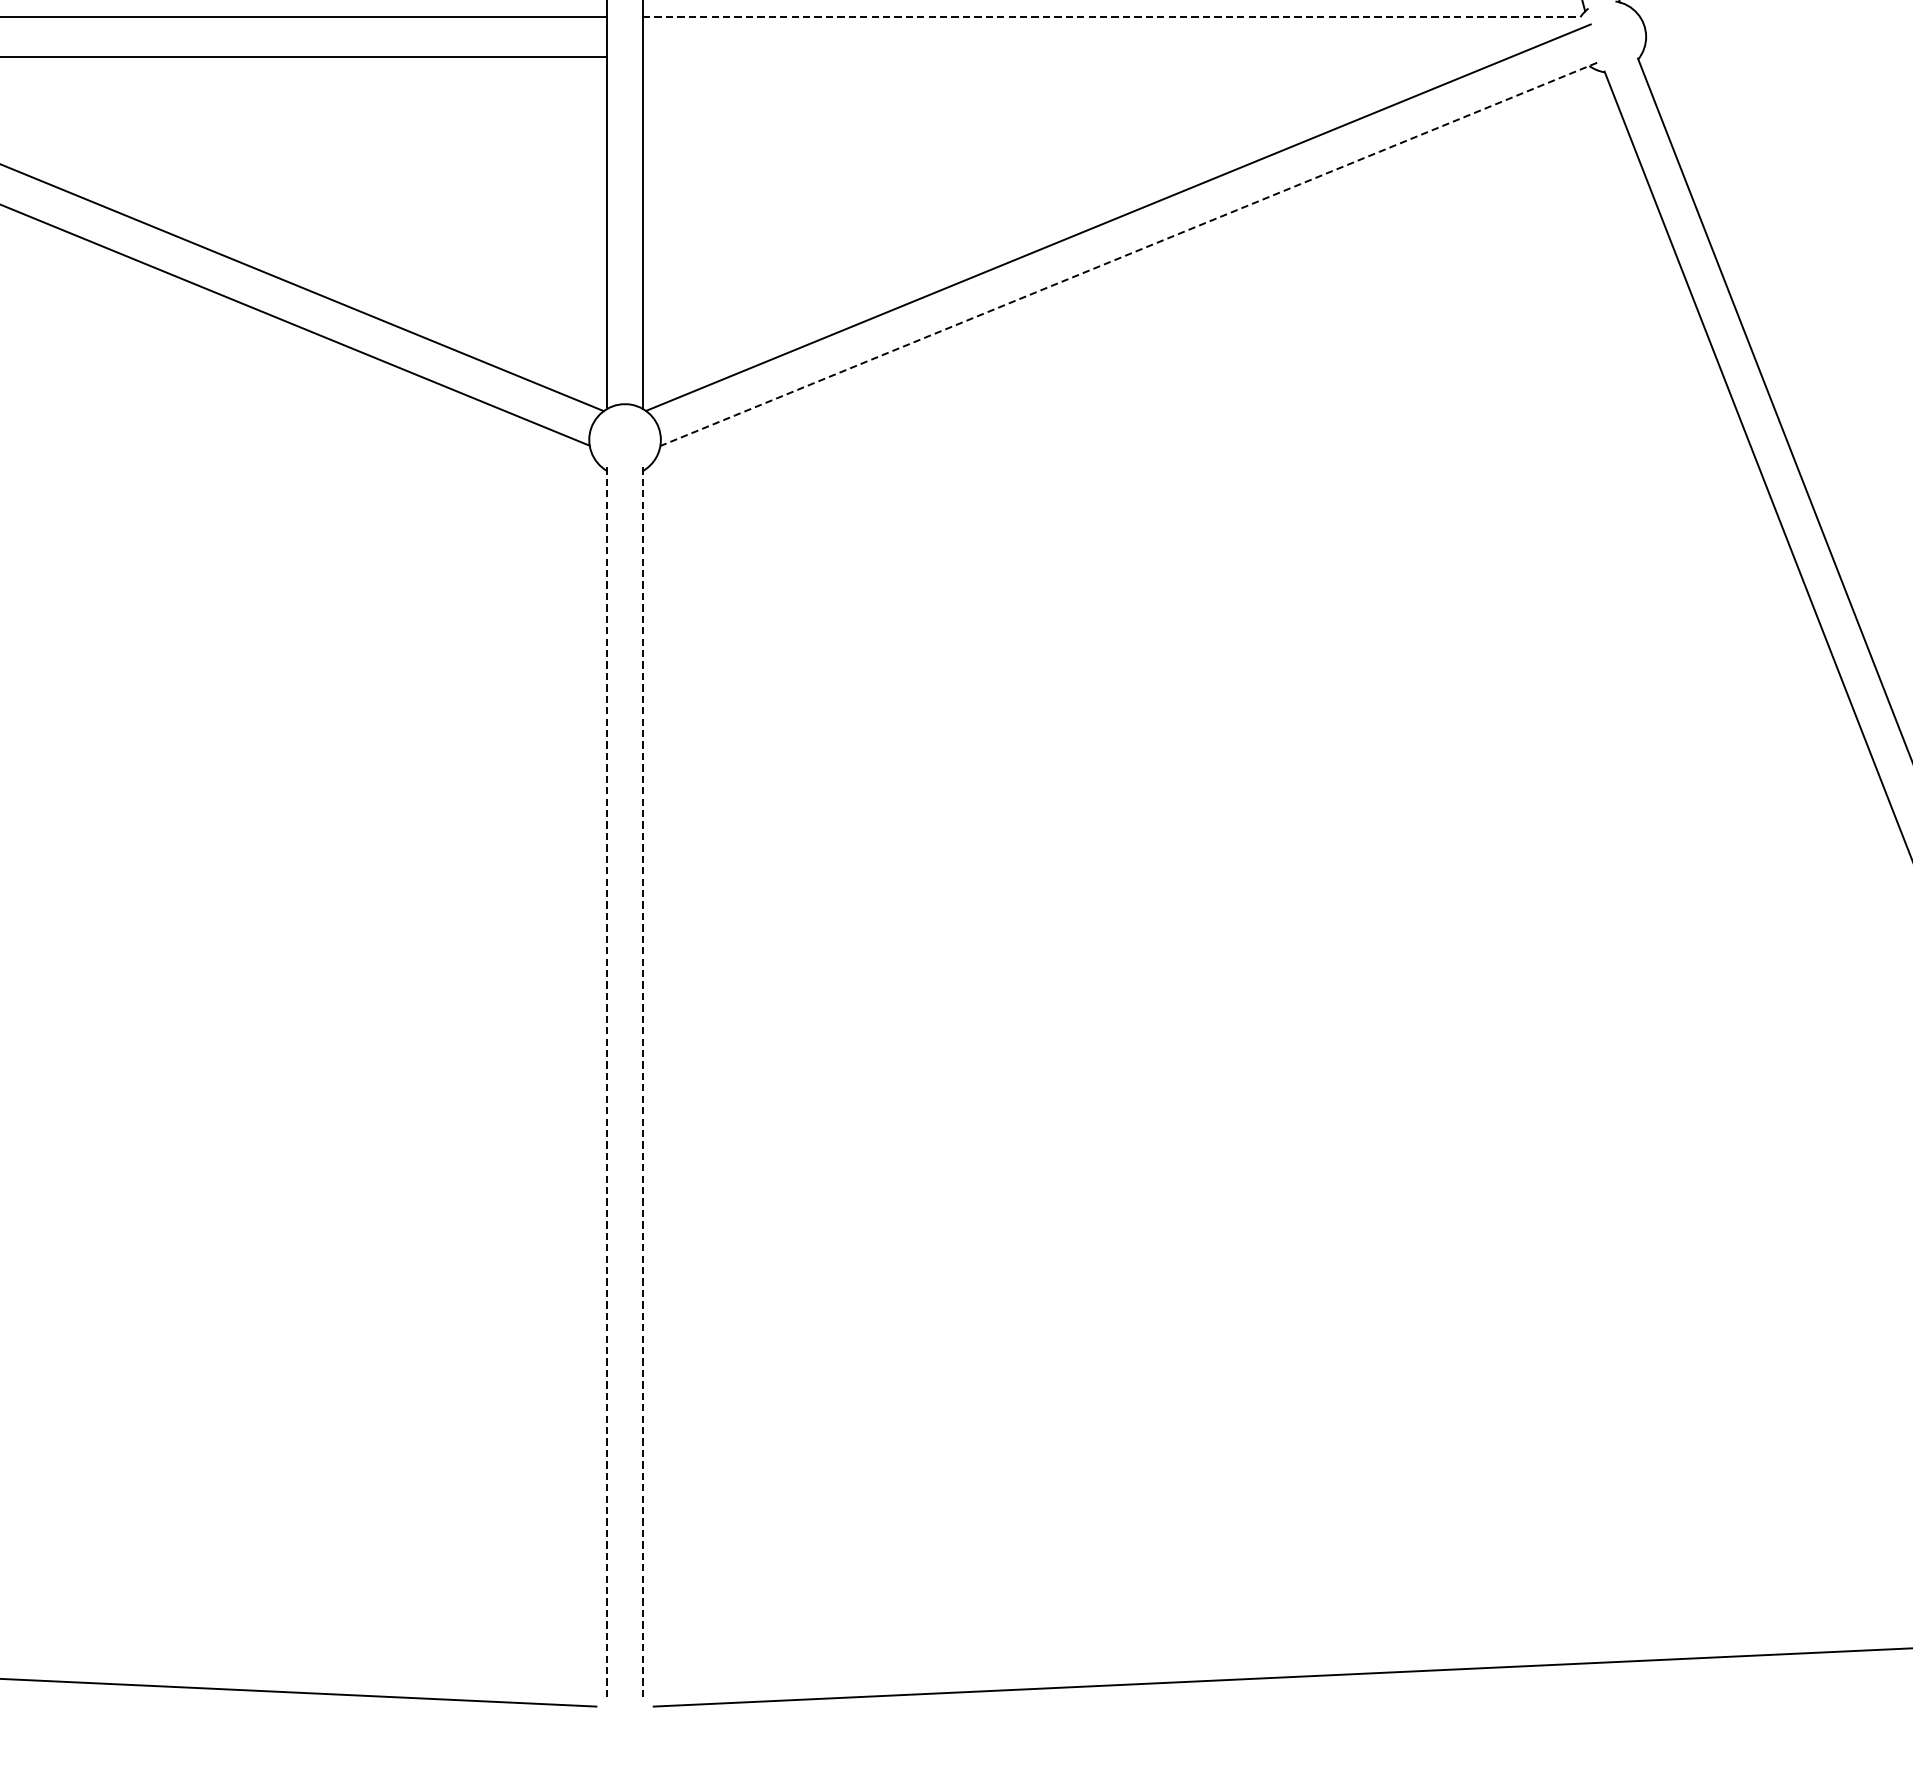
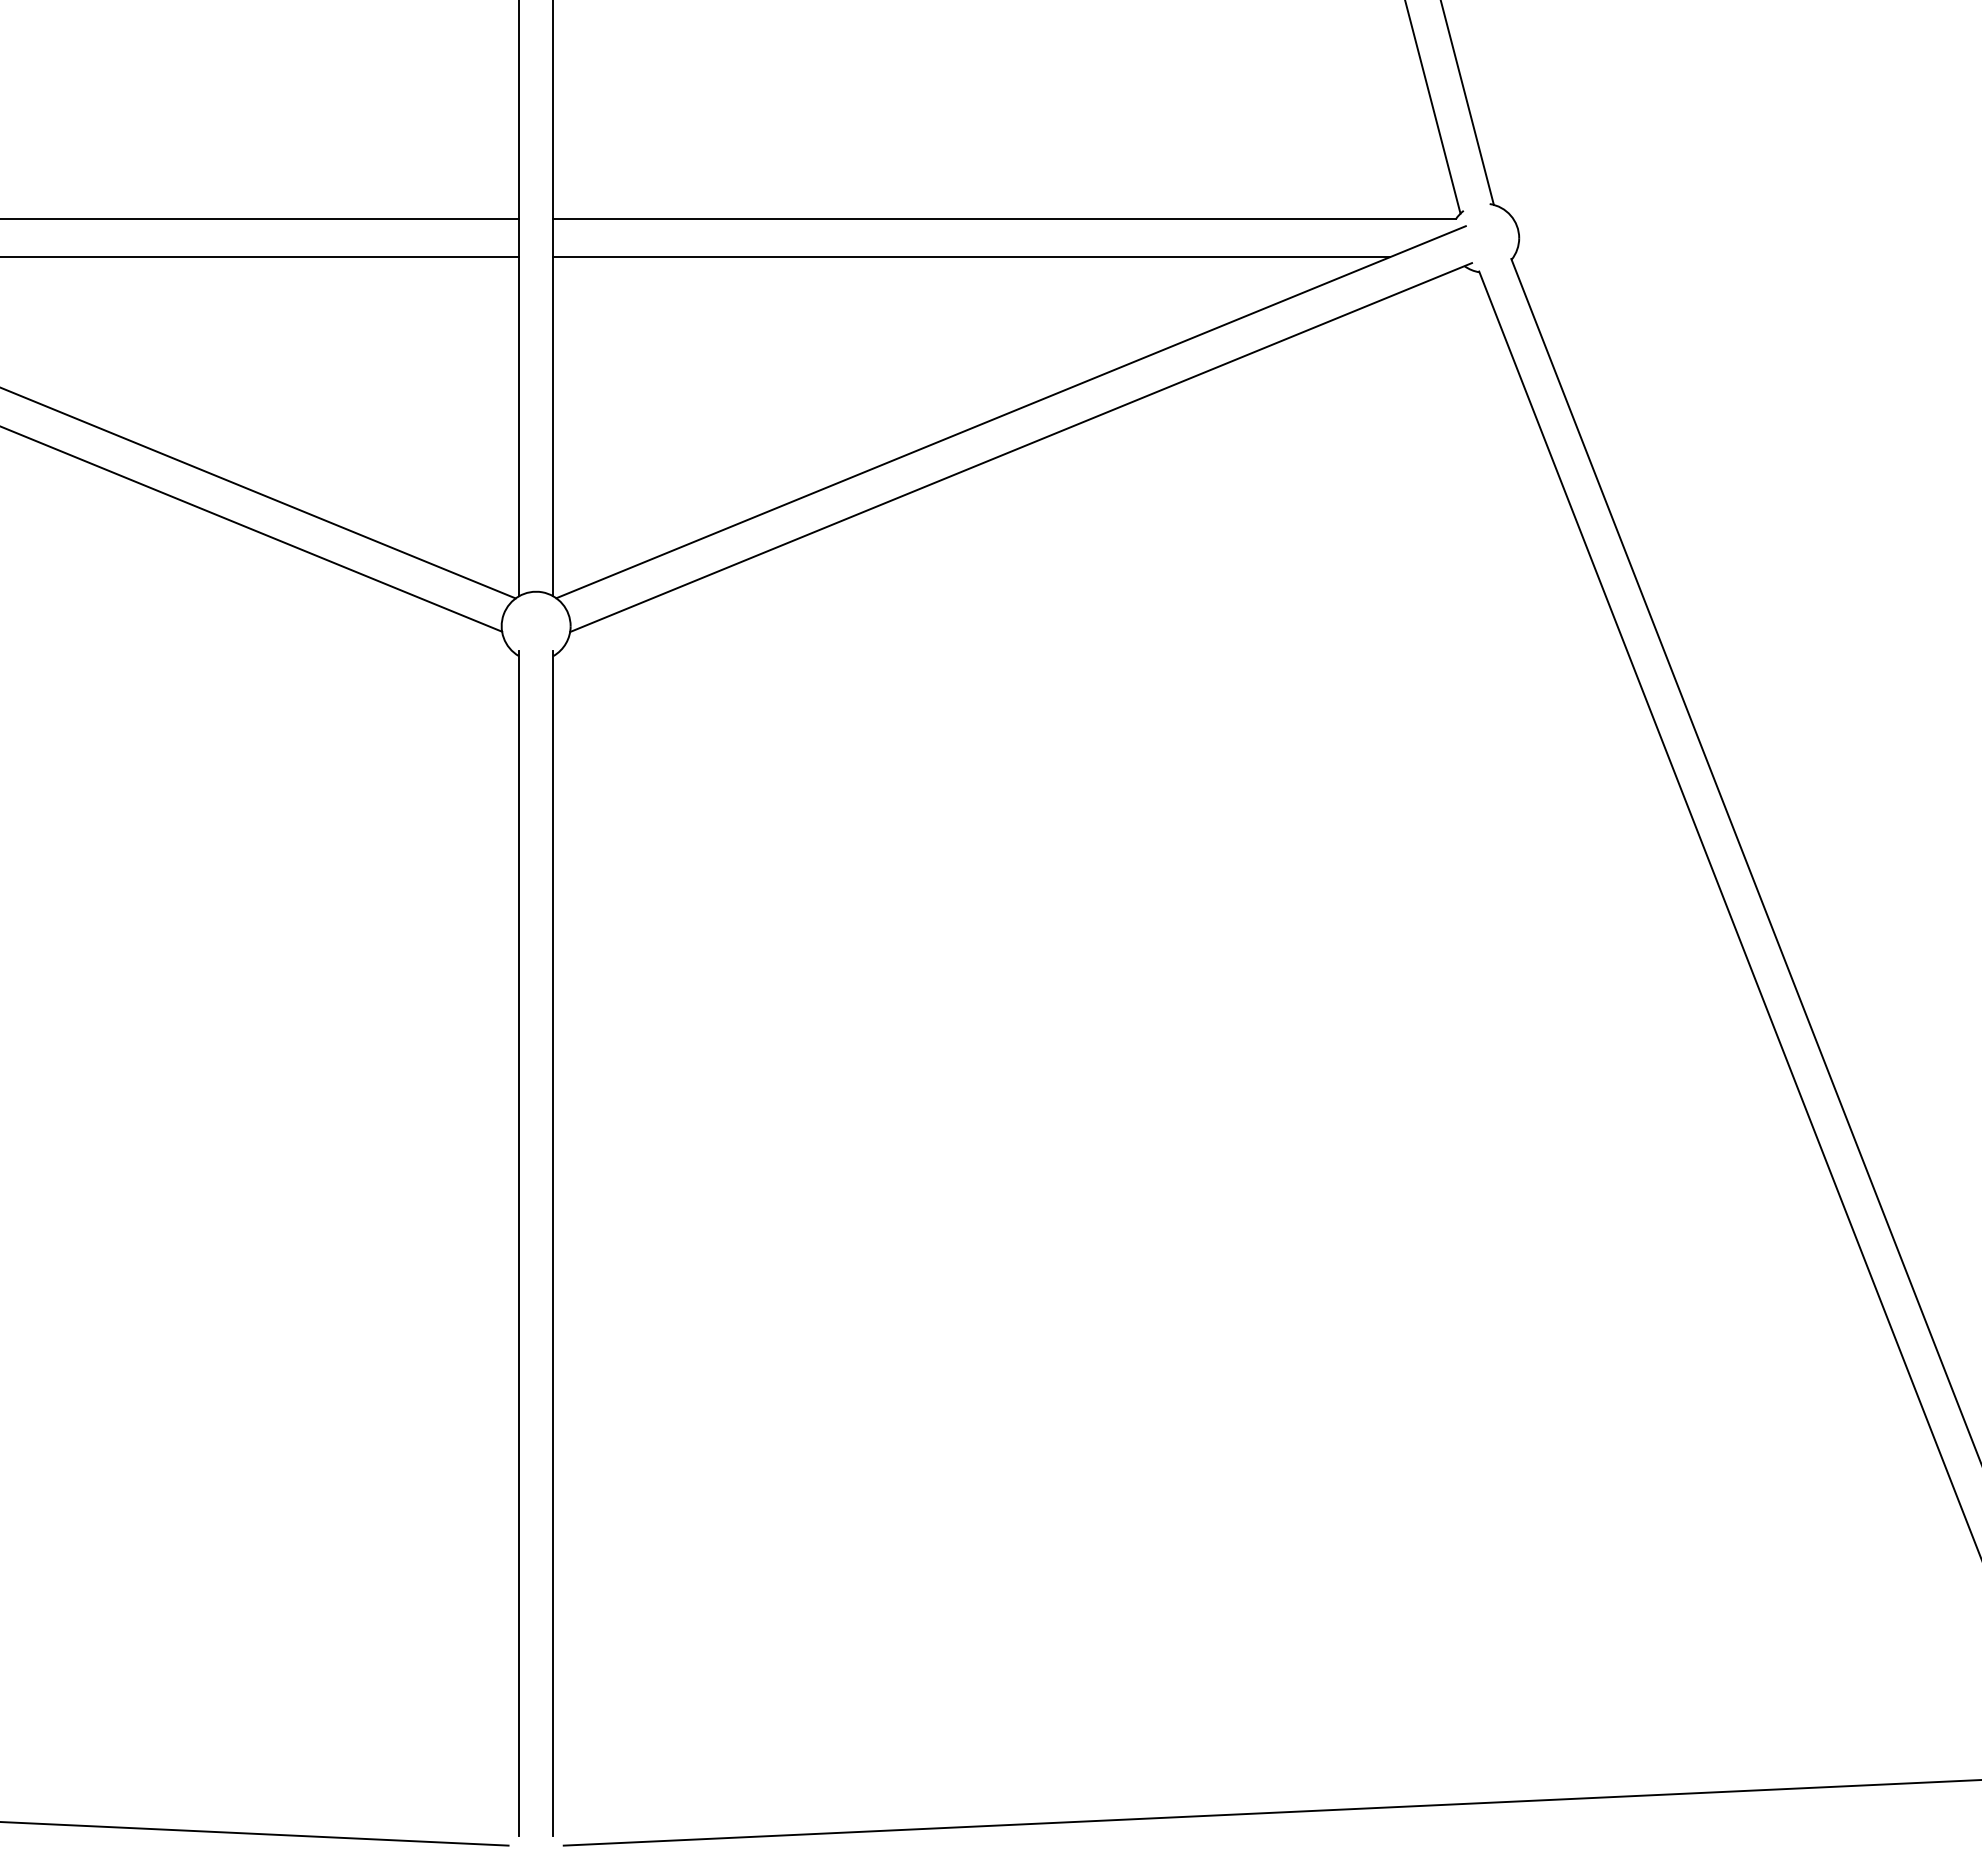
line: (1112, 17) -> (1005, 219), dashed -> solid
line: (1077, 57) -> (971, 257), added
line: (1128, 254) -> (1020, 447), dashed -> solid
line: (606, 1081) -> (518, 1243), dashed -> solid
line: (643, 1081) -> (553, 1243), dashed -> solid

